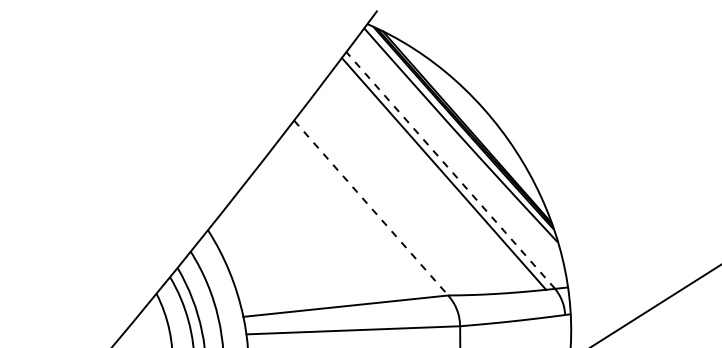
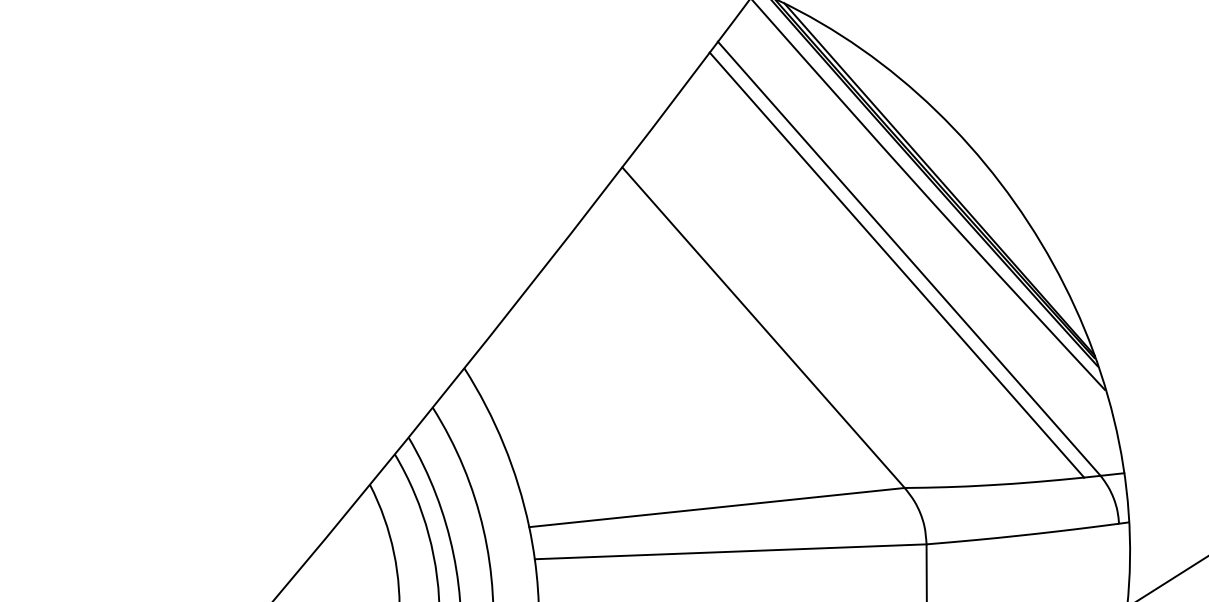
line: (450, 170) -> (908, 258), dashed -> solid
line: (371, 208) -> (764, 328), dashed -> solid

